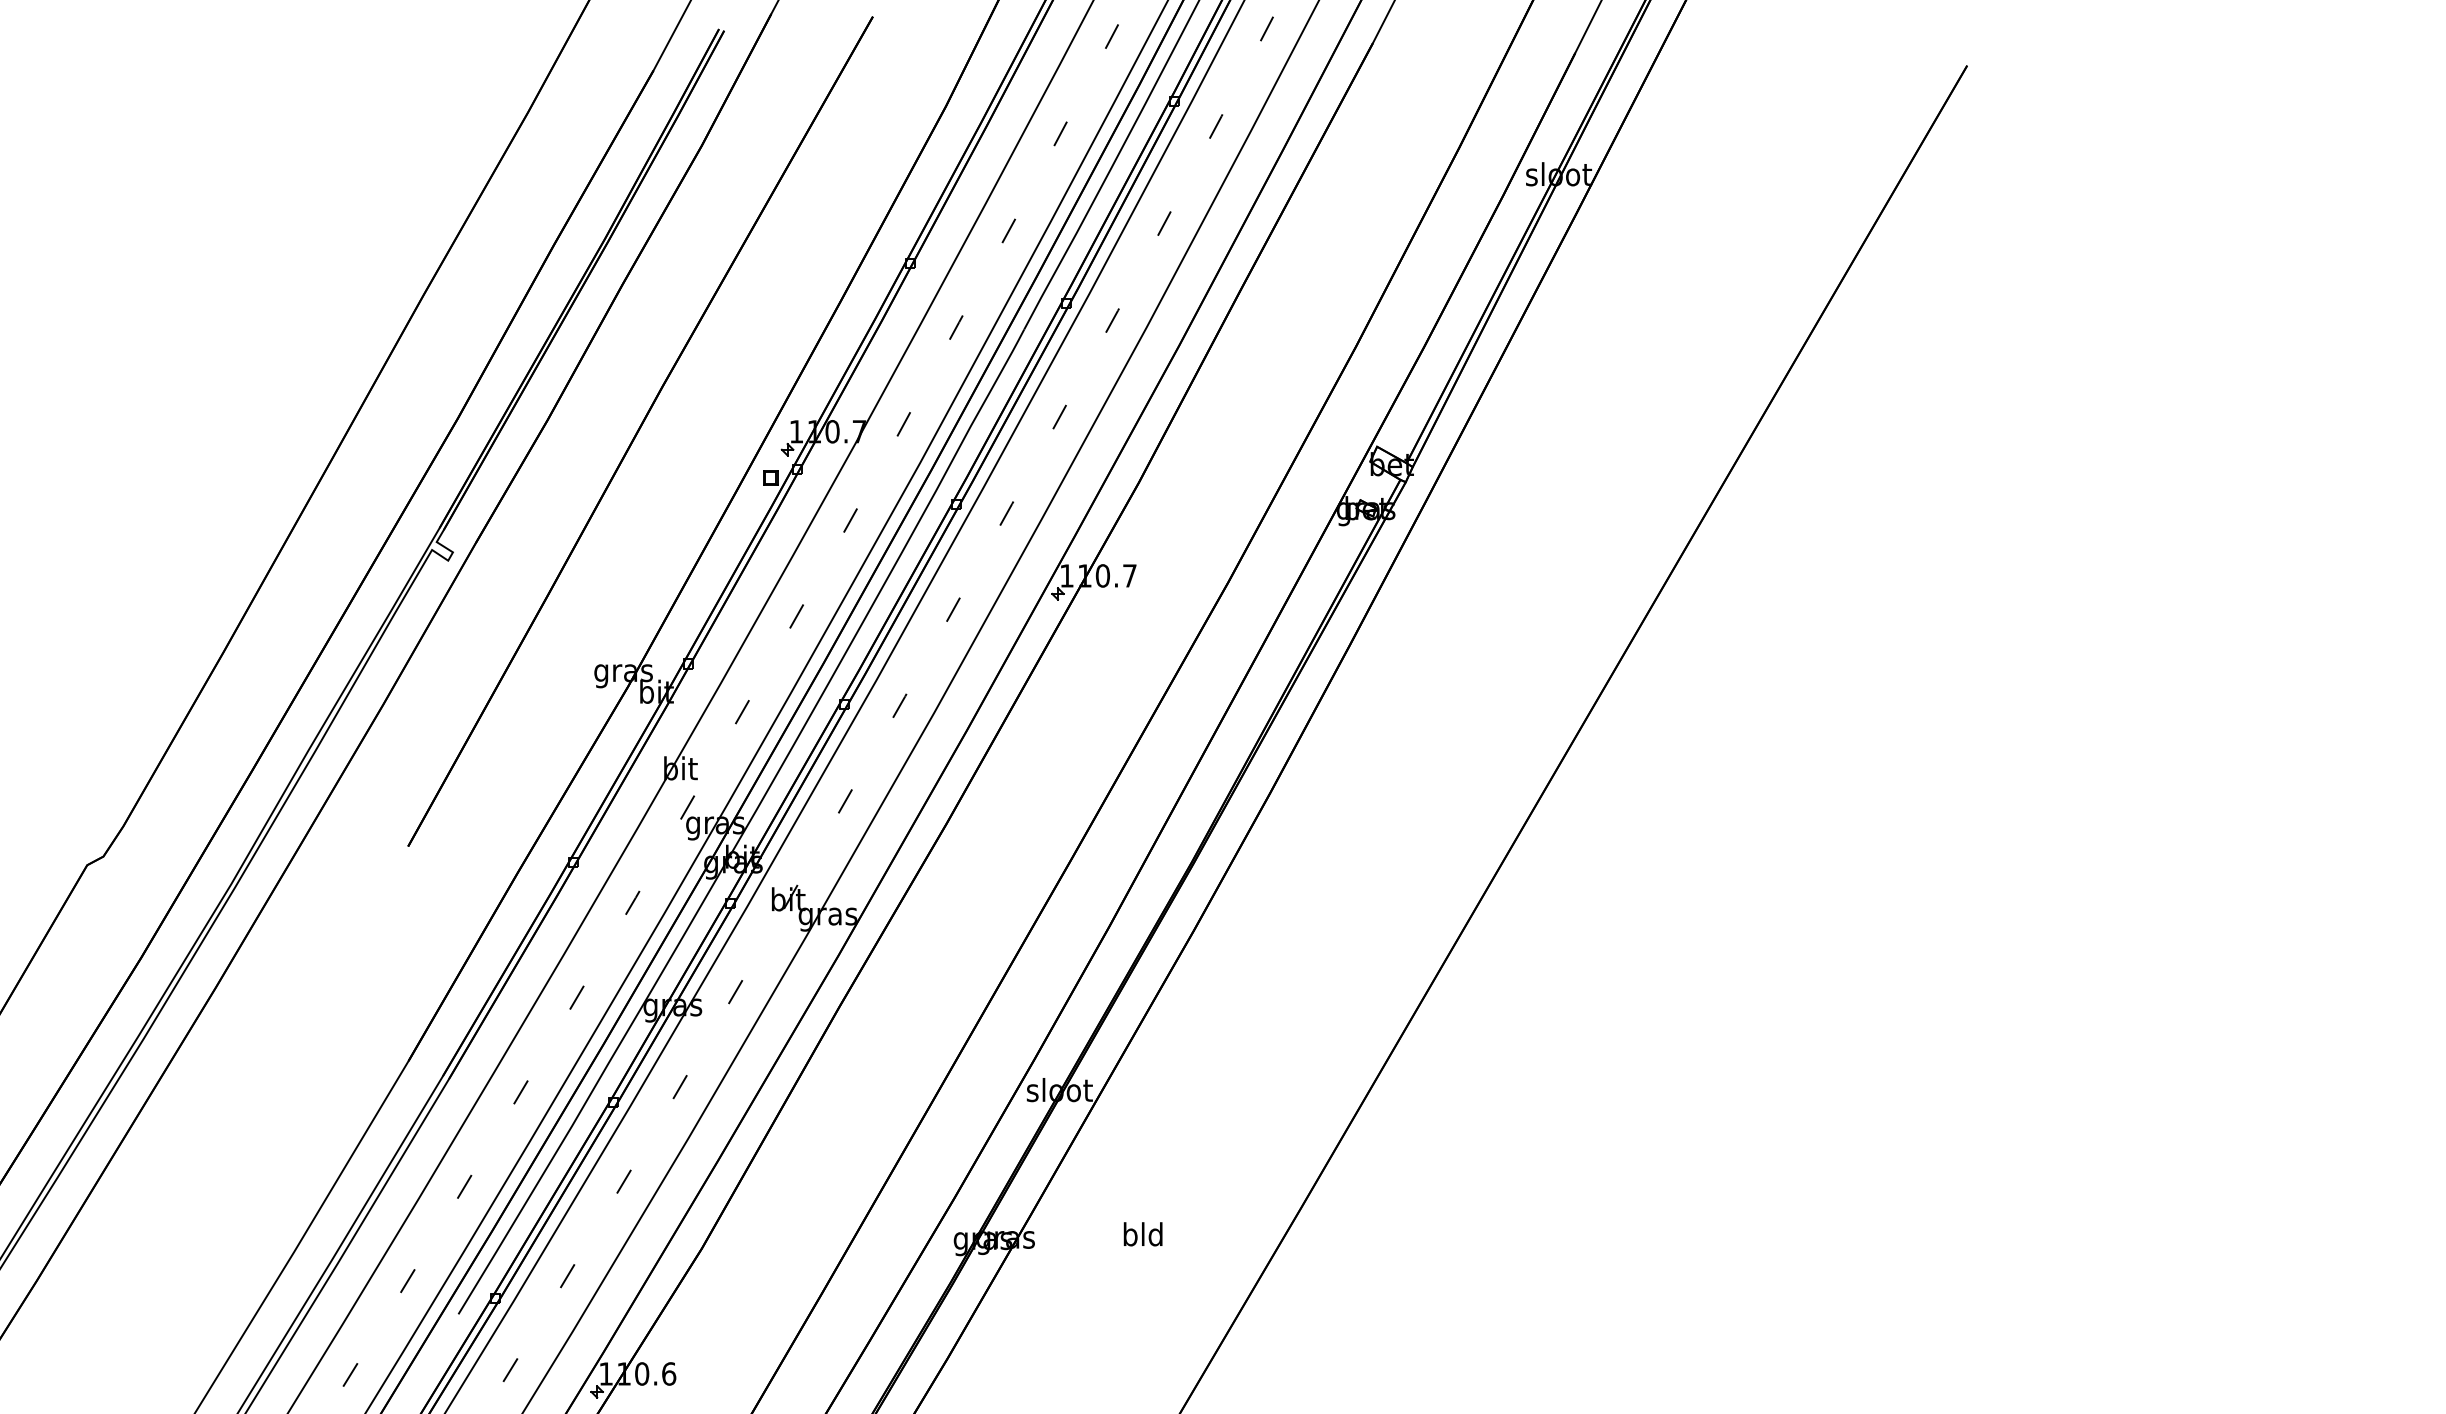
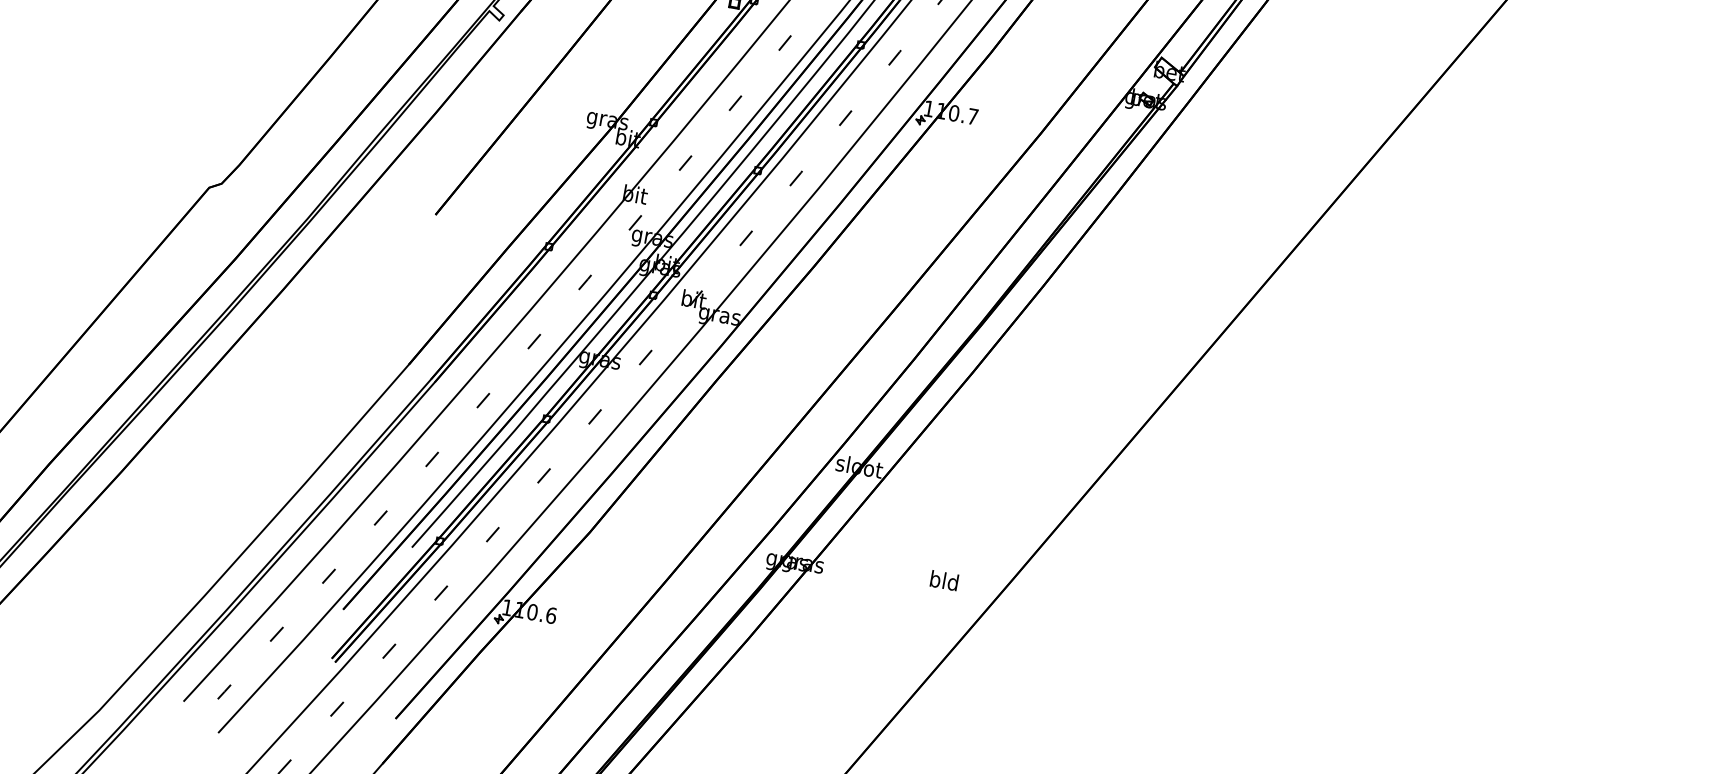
text: (1142, 1234) -> (943, 580), moved

